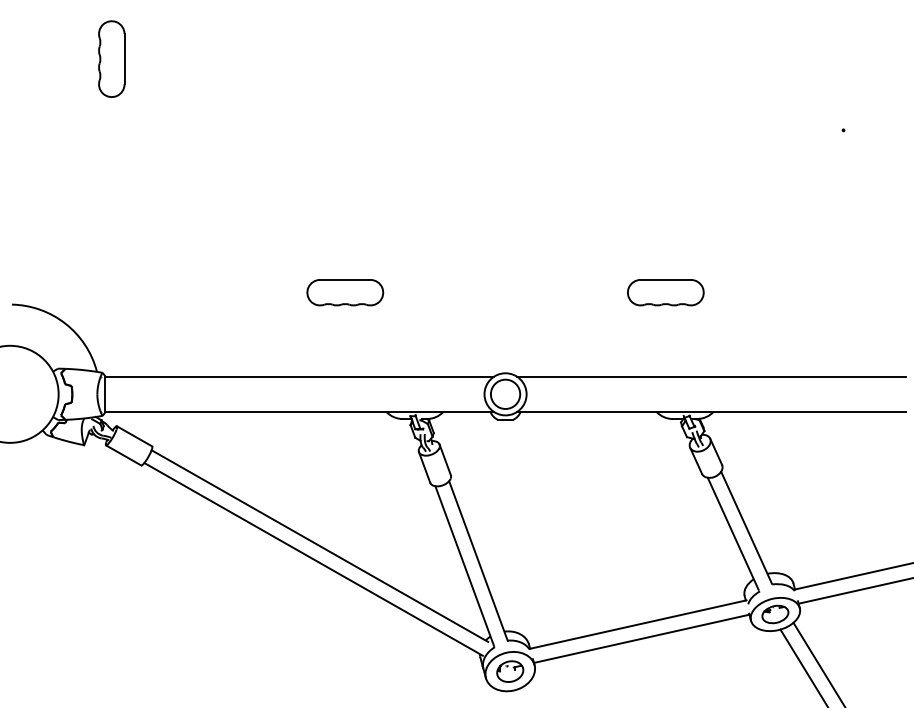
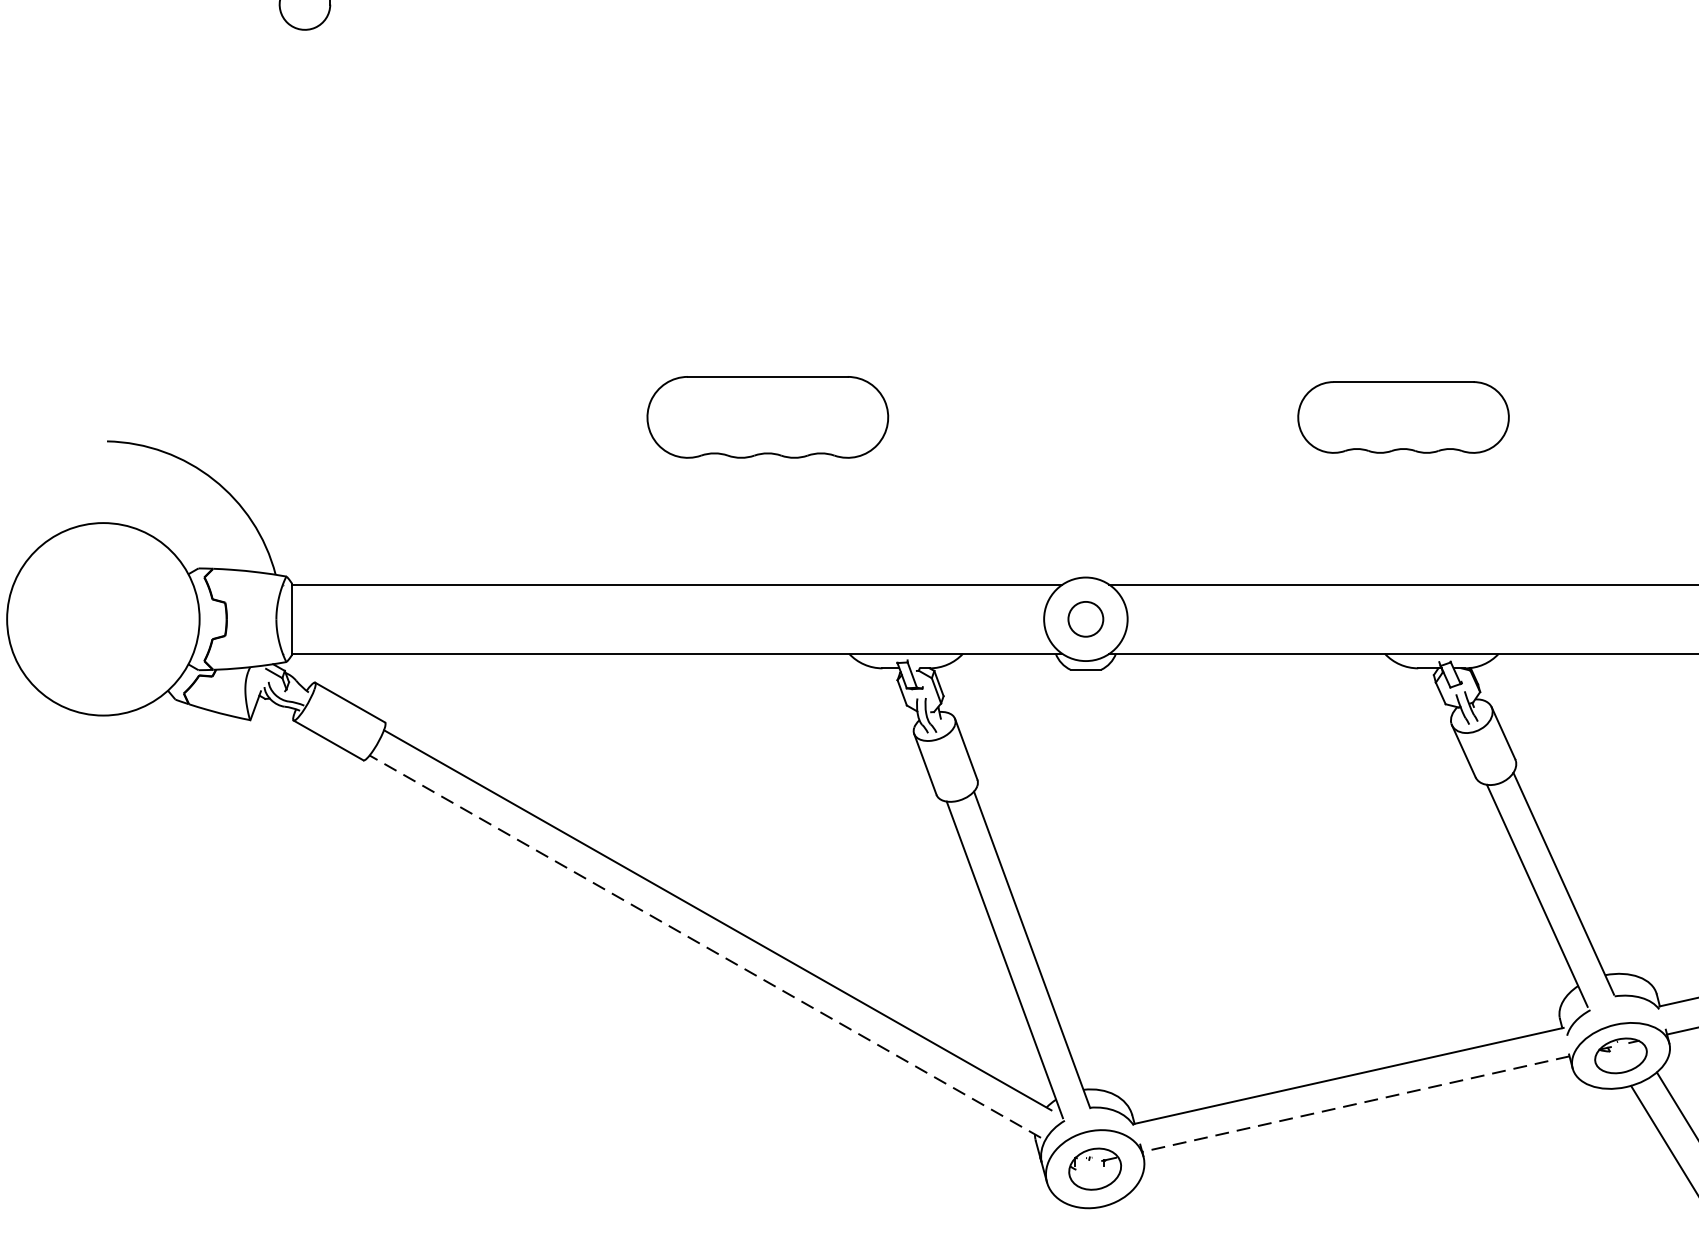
part: (345, 292) -> (768, 417), size x1.6
part: (665, 292) -> (1403, 417), size x1.4
circle: (505, 394) -> (1085, 619), size x0.6
line: (313, 559) -> (704, 946), solid -> dashed
line: (641, 638) -> (1355, 1103), solid -> dashed

